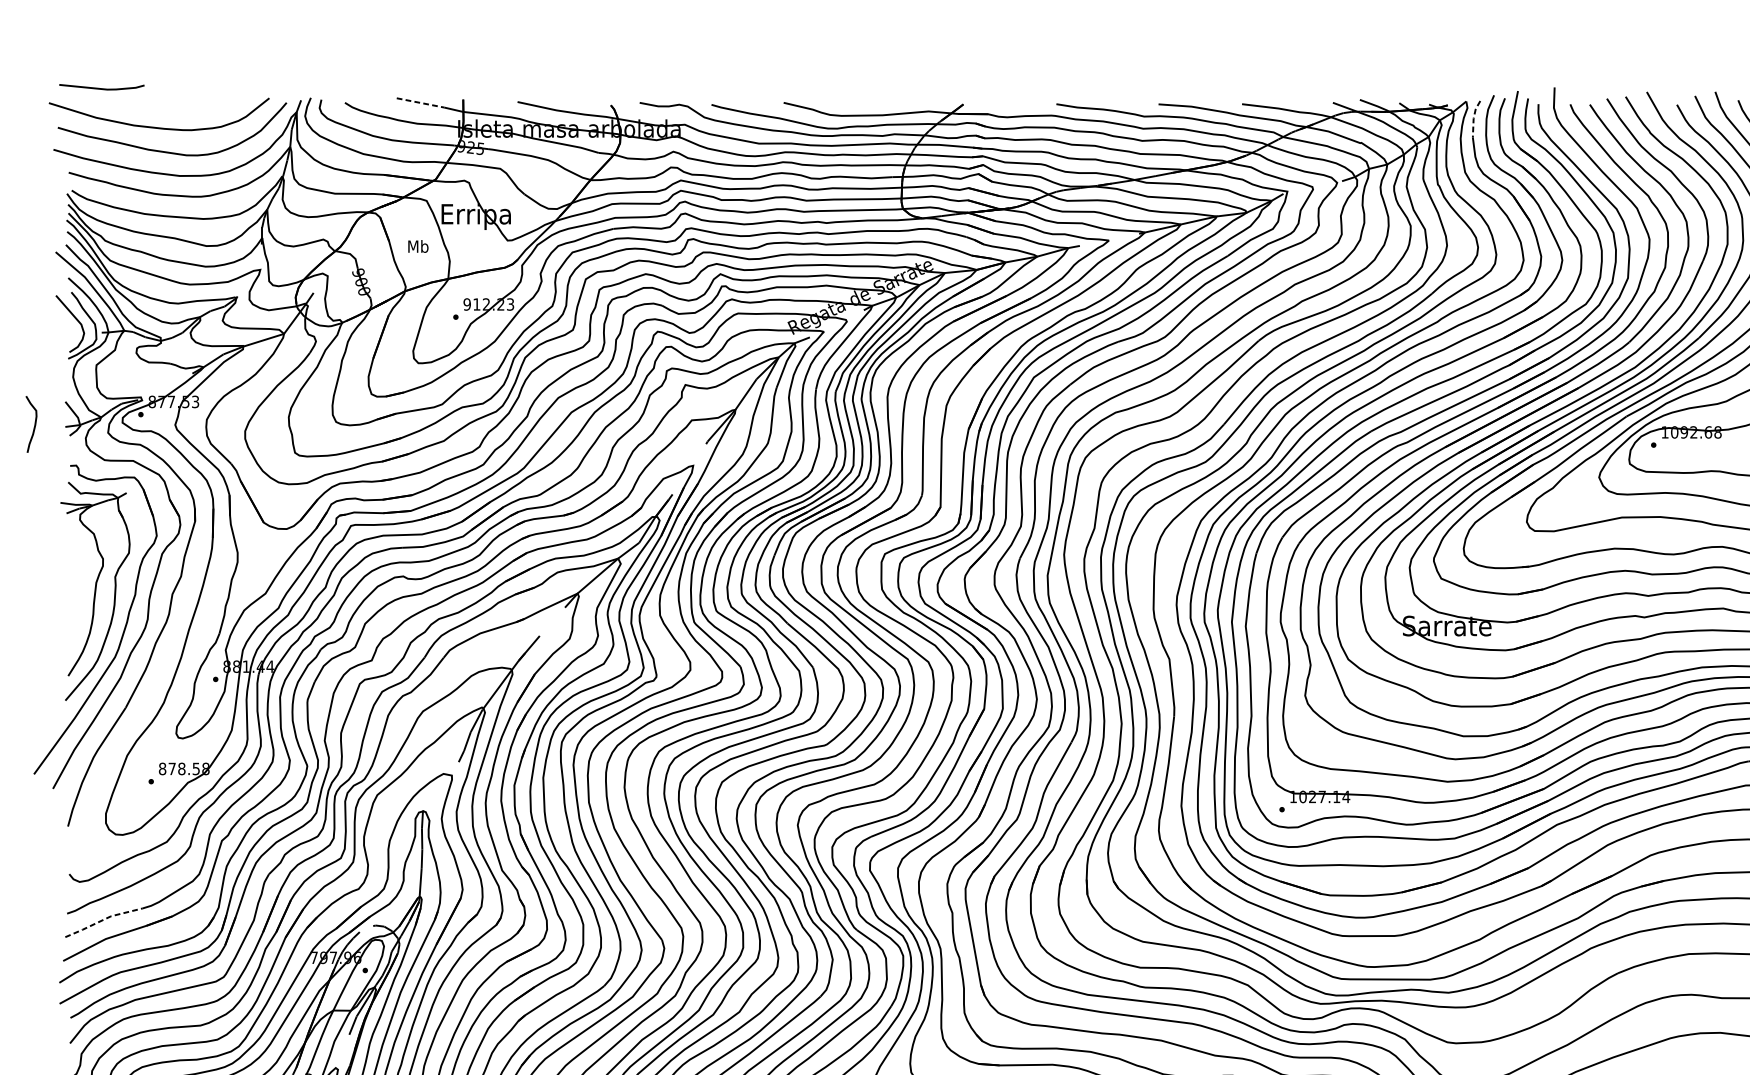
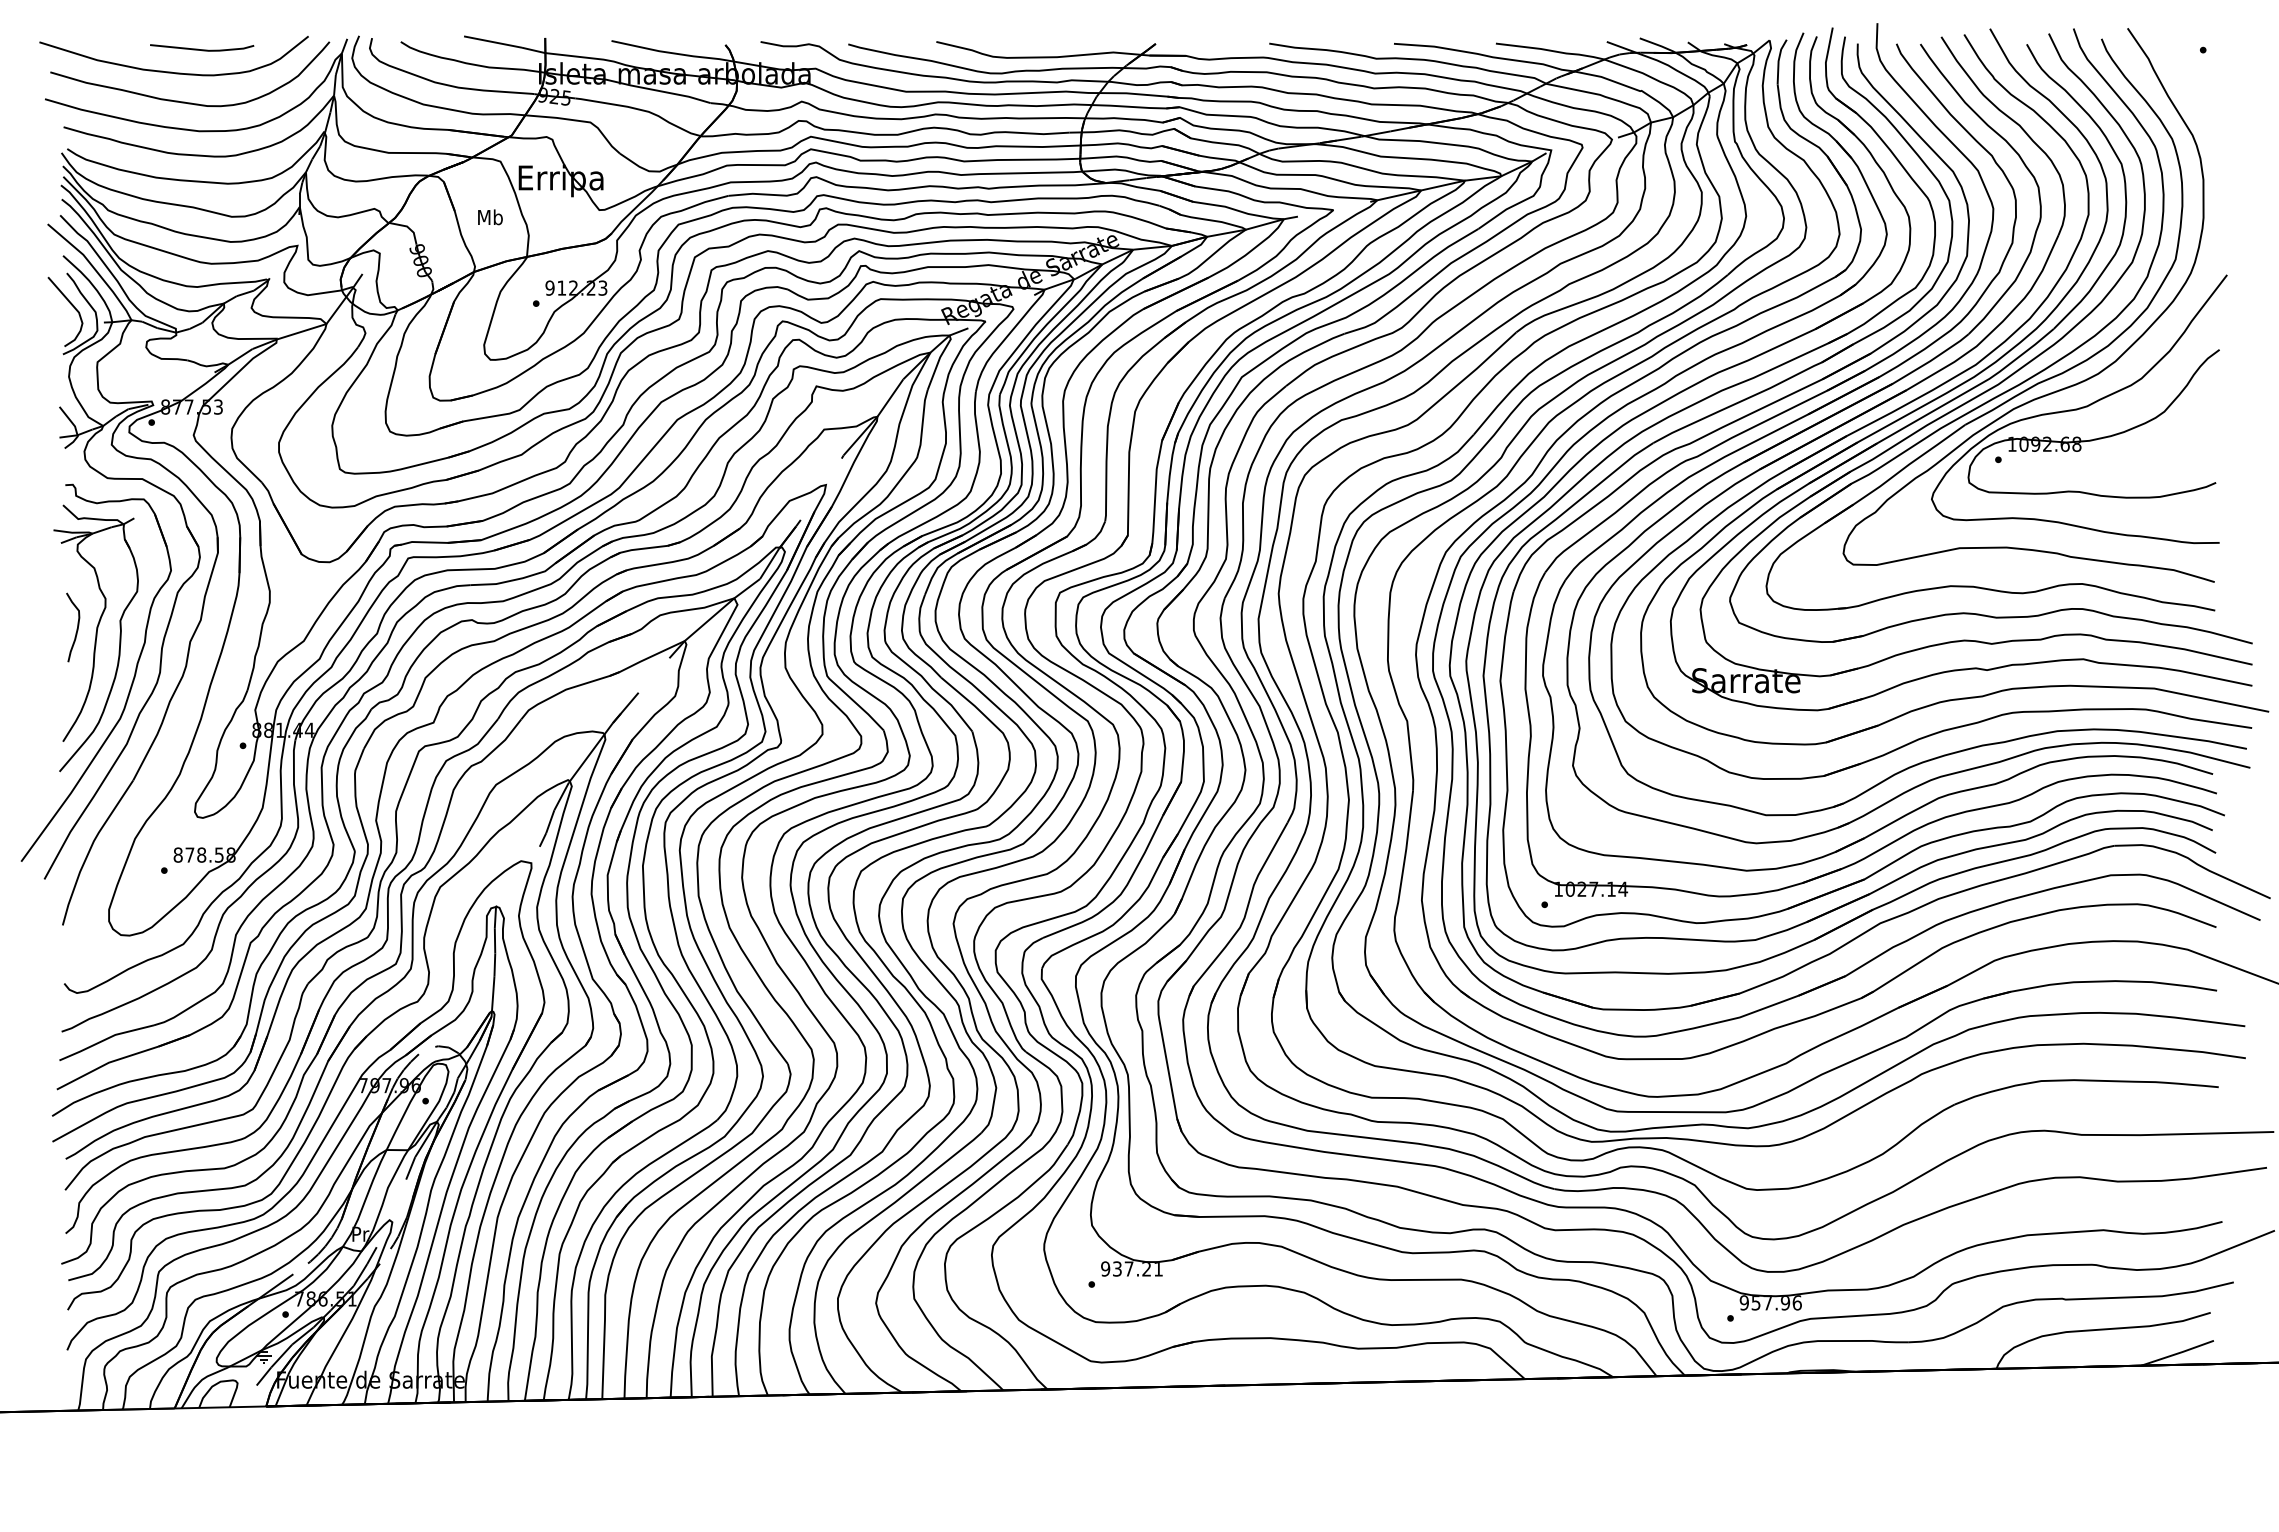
line: (102, 88) -> (202, 49), moved
line: (420, 103) -> (493, 42), dashed -> solid
line: (1473, 118) -> (1778, 61), dashed -> solid
curve: (34, 425) -> (76, 628), moved
line: (103, 920) -> (105, 1039), dashed -> solid

